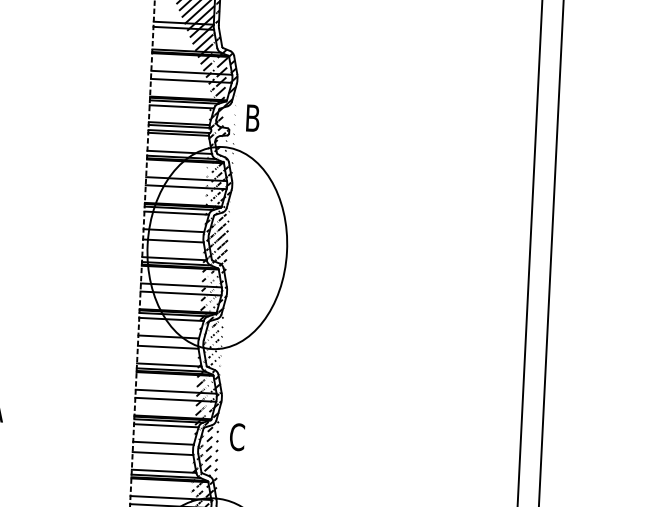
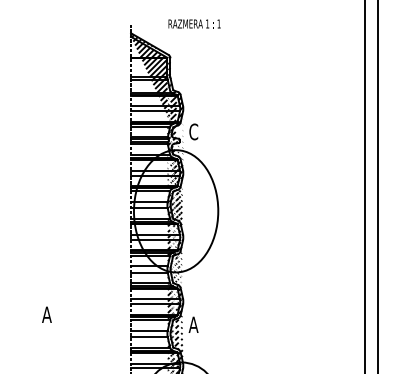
text: (252, 117) -> (193, 131), B -> C
text: (236, 436) -> (193, 324), C -> A

